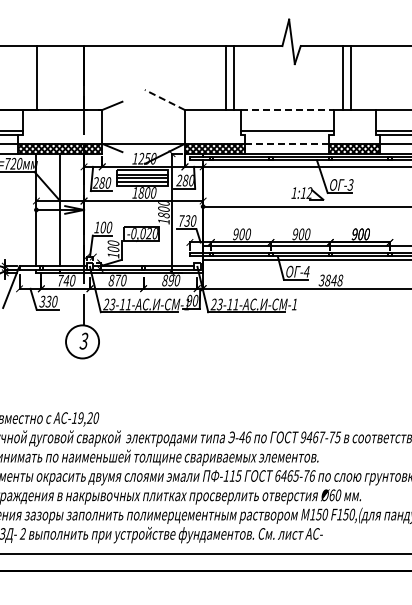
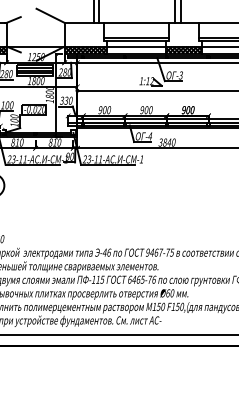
line: (164, 99) -> (50, 15), dashed -> solid
line: (287, 110) -> (136, 23), dashed -> solid
line: (287, 135) -> (136, 40), added
line: (286, 143) -> (135, 46), dashed -> solid
text: (181, 220) -> (62, 100), 730 -> 330
text: (117, 280) -> (17, 142), 870 -> 810
text: (171, 280) -> (55, 142), 890 -> 810
text: (340, 280) -> (173, 142), 3848 -> 3840

